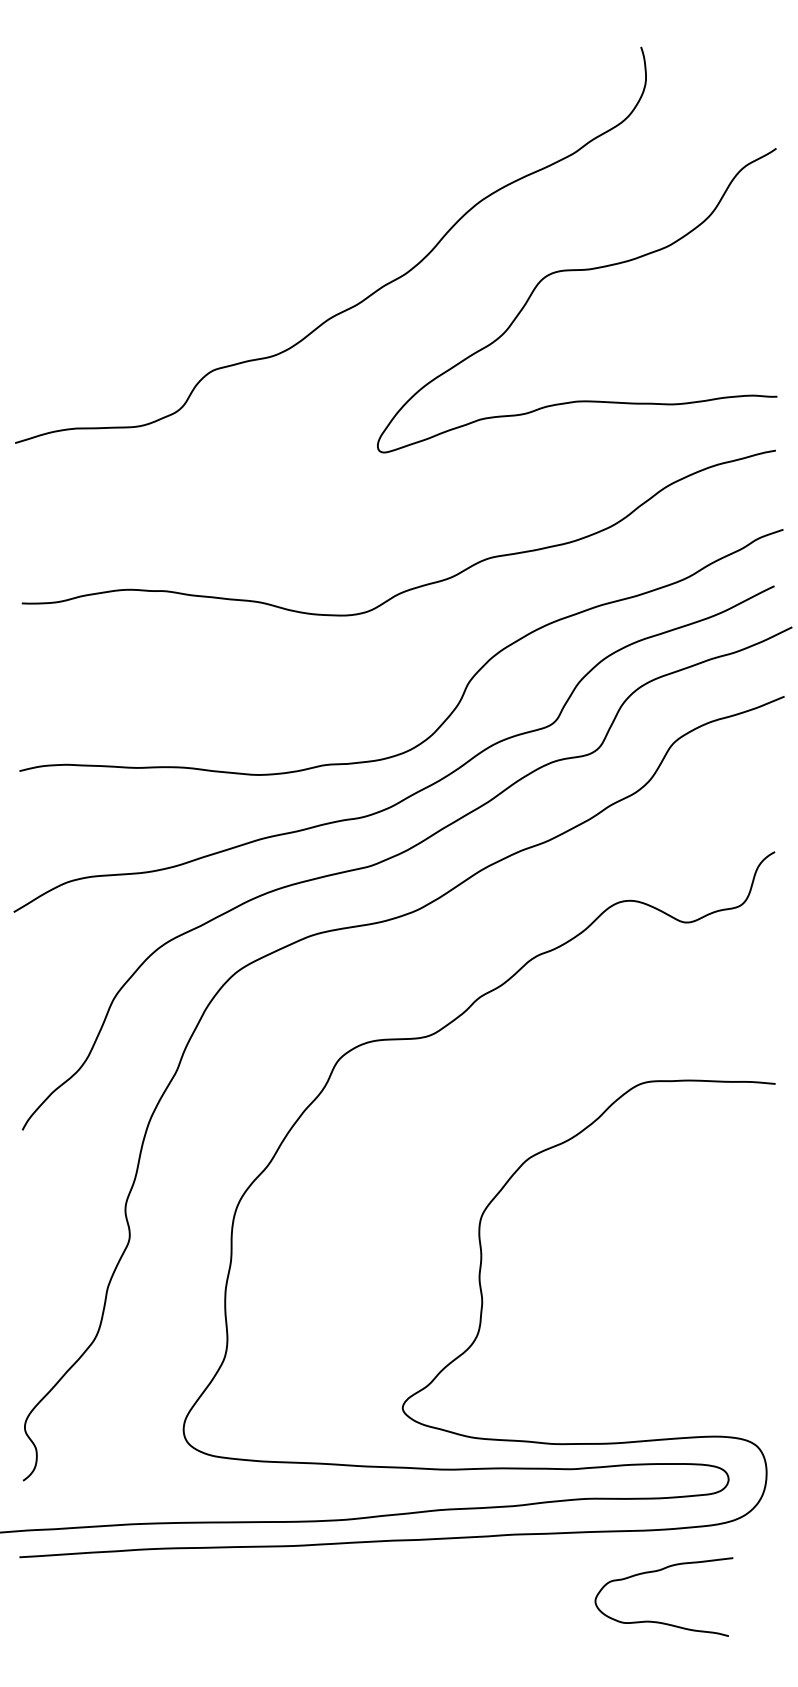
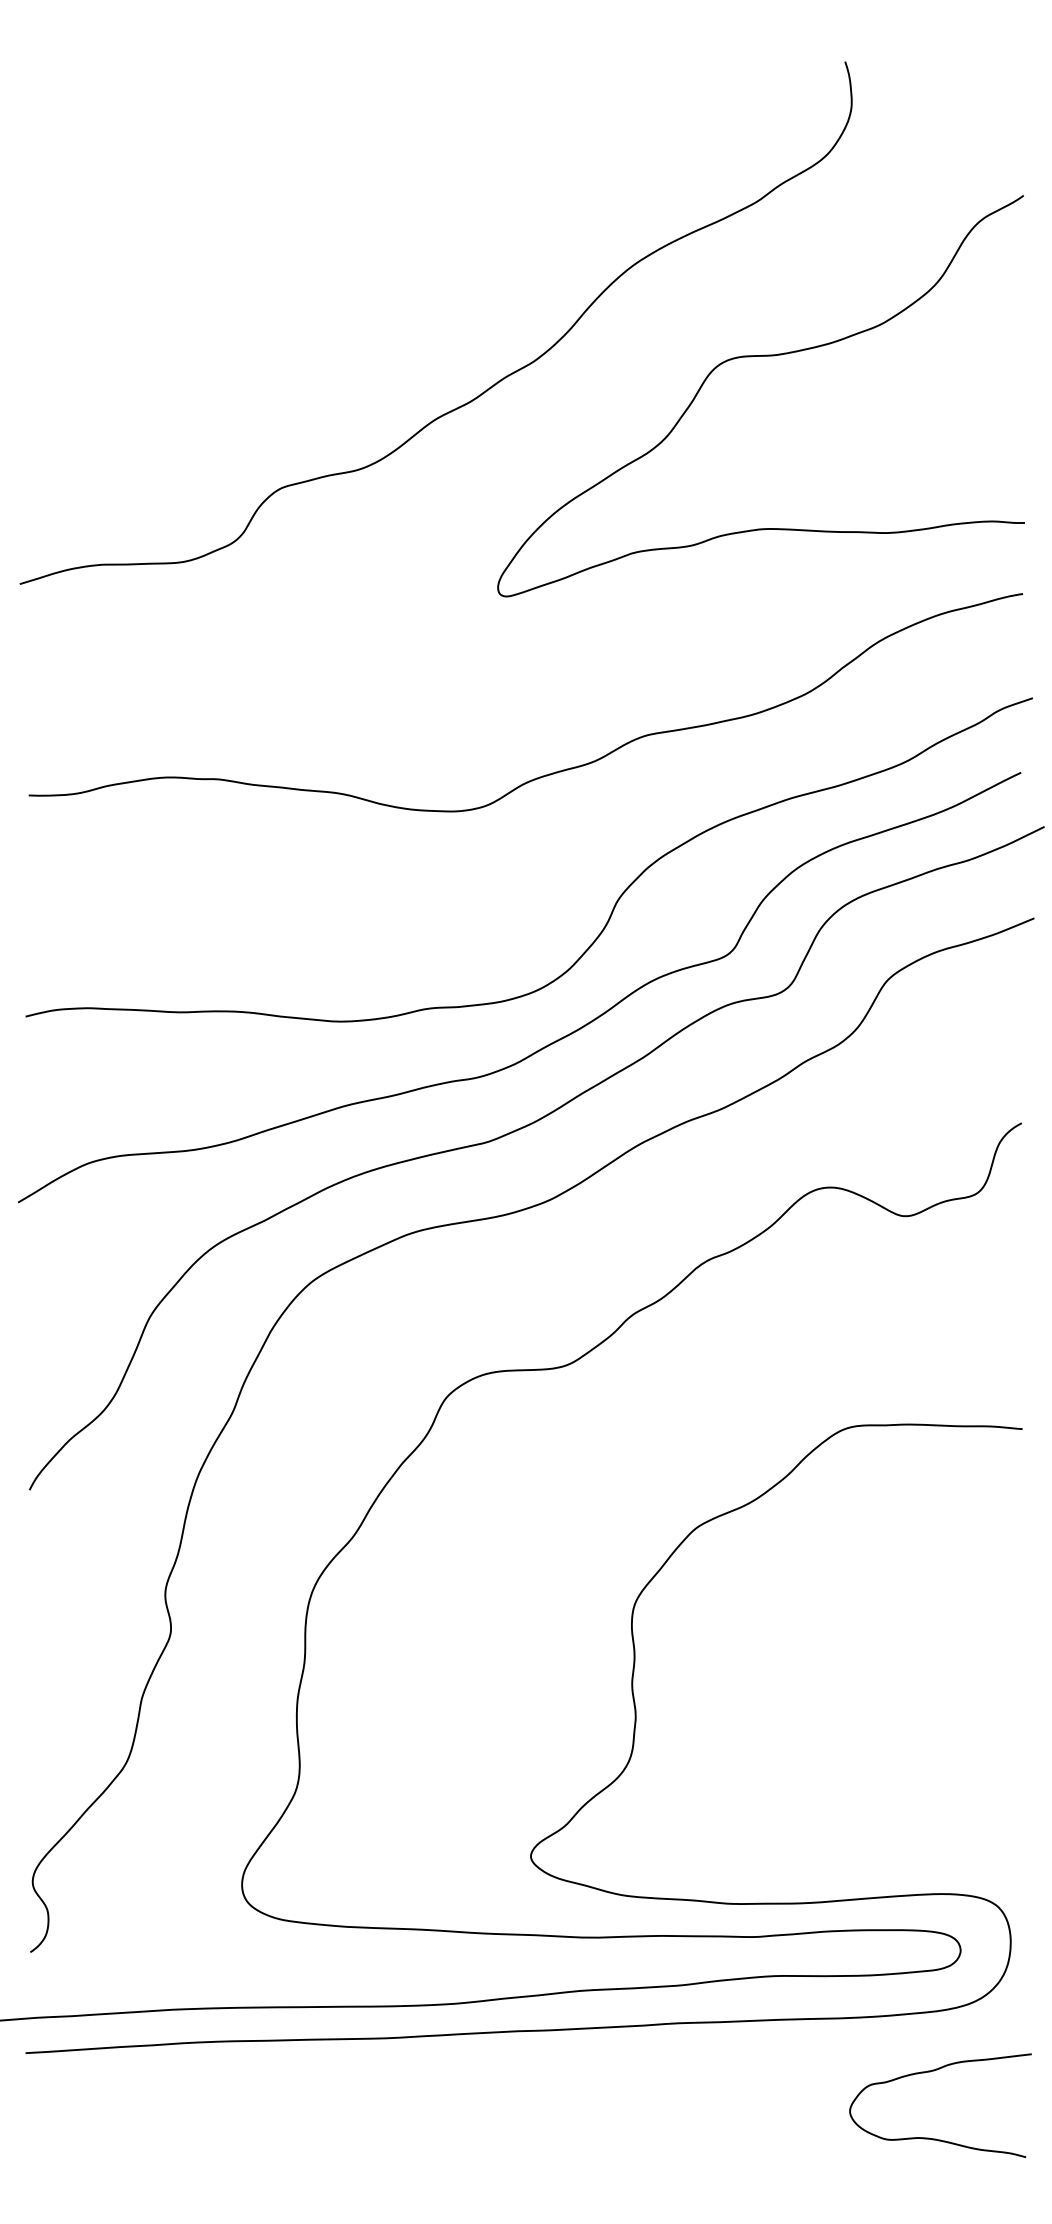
curve: (660, 1621) -> (935, 2138), moved

